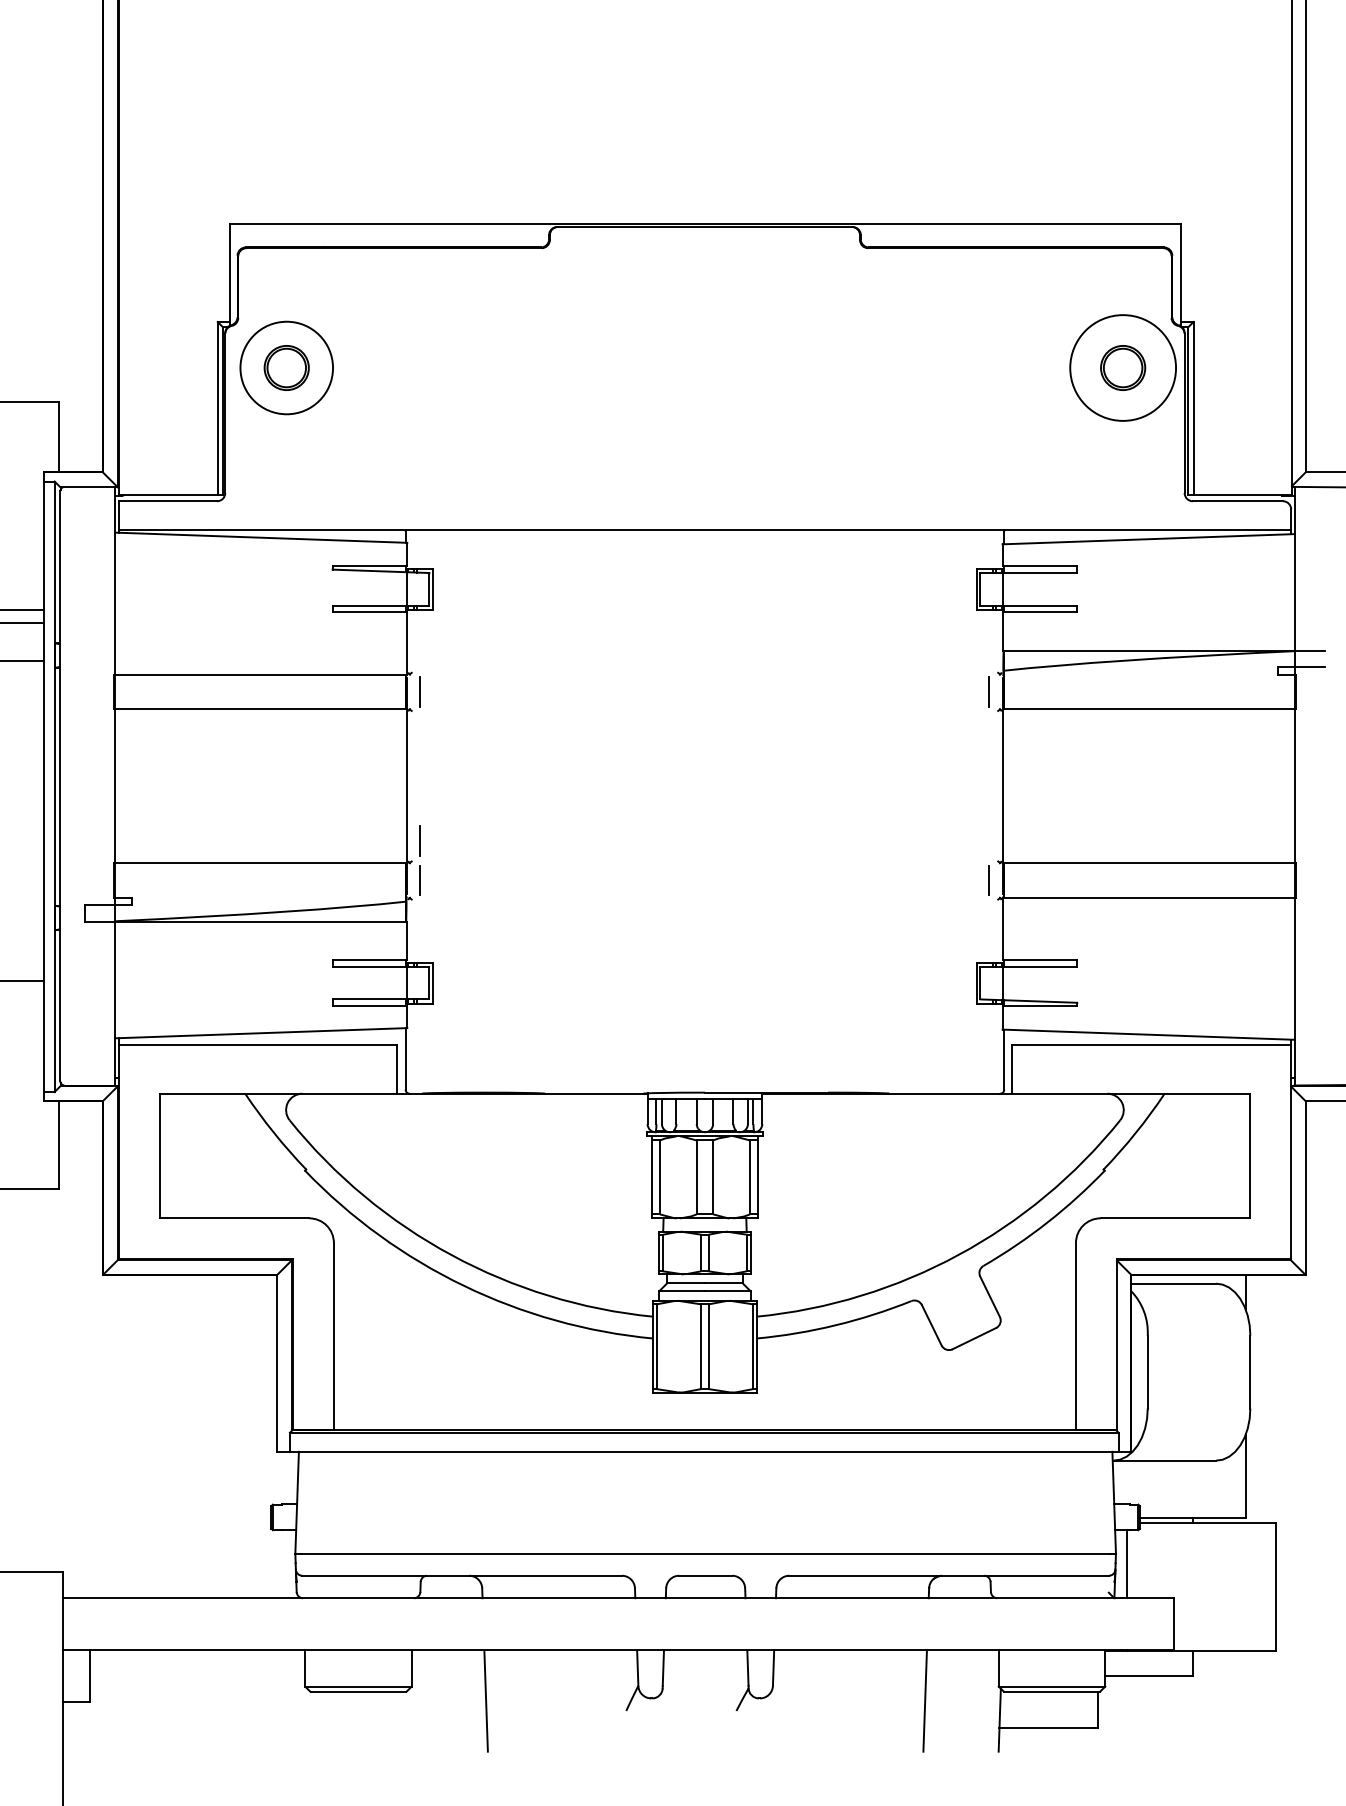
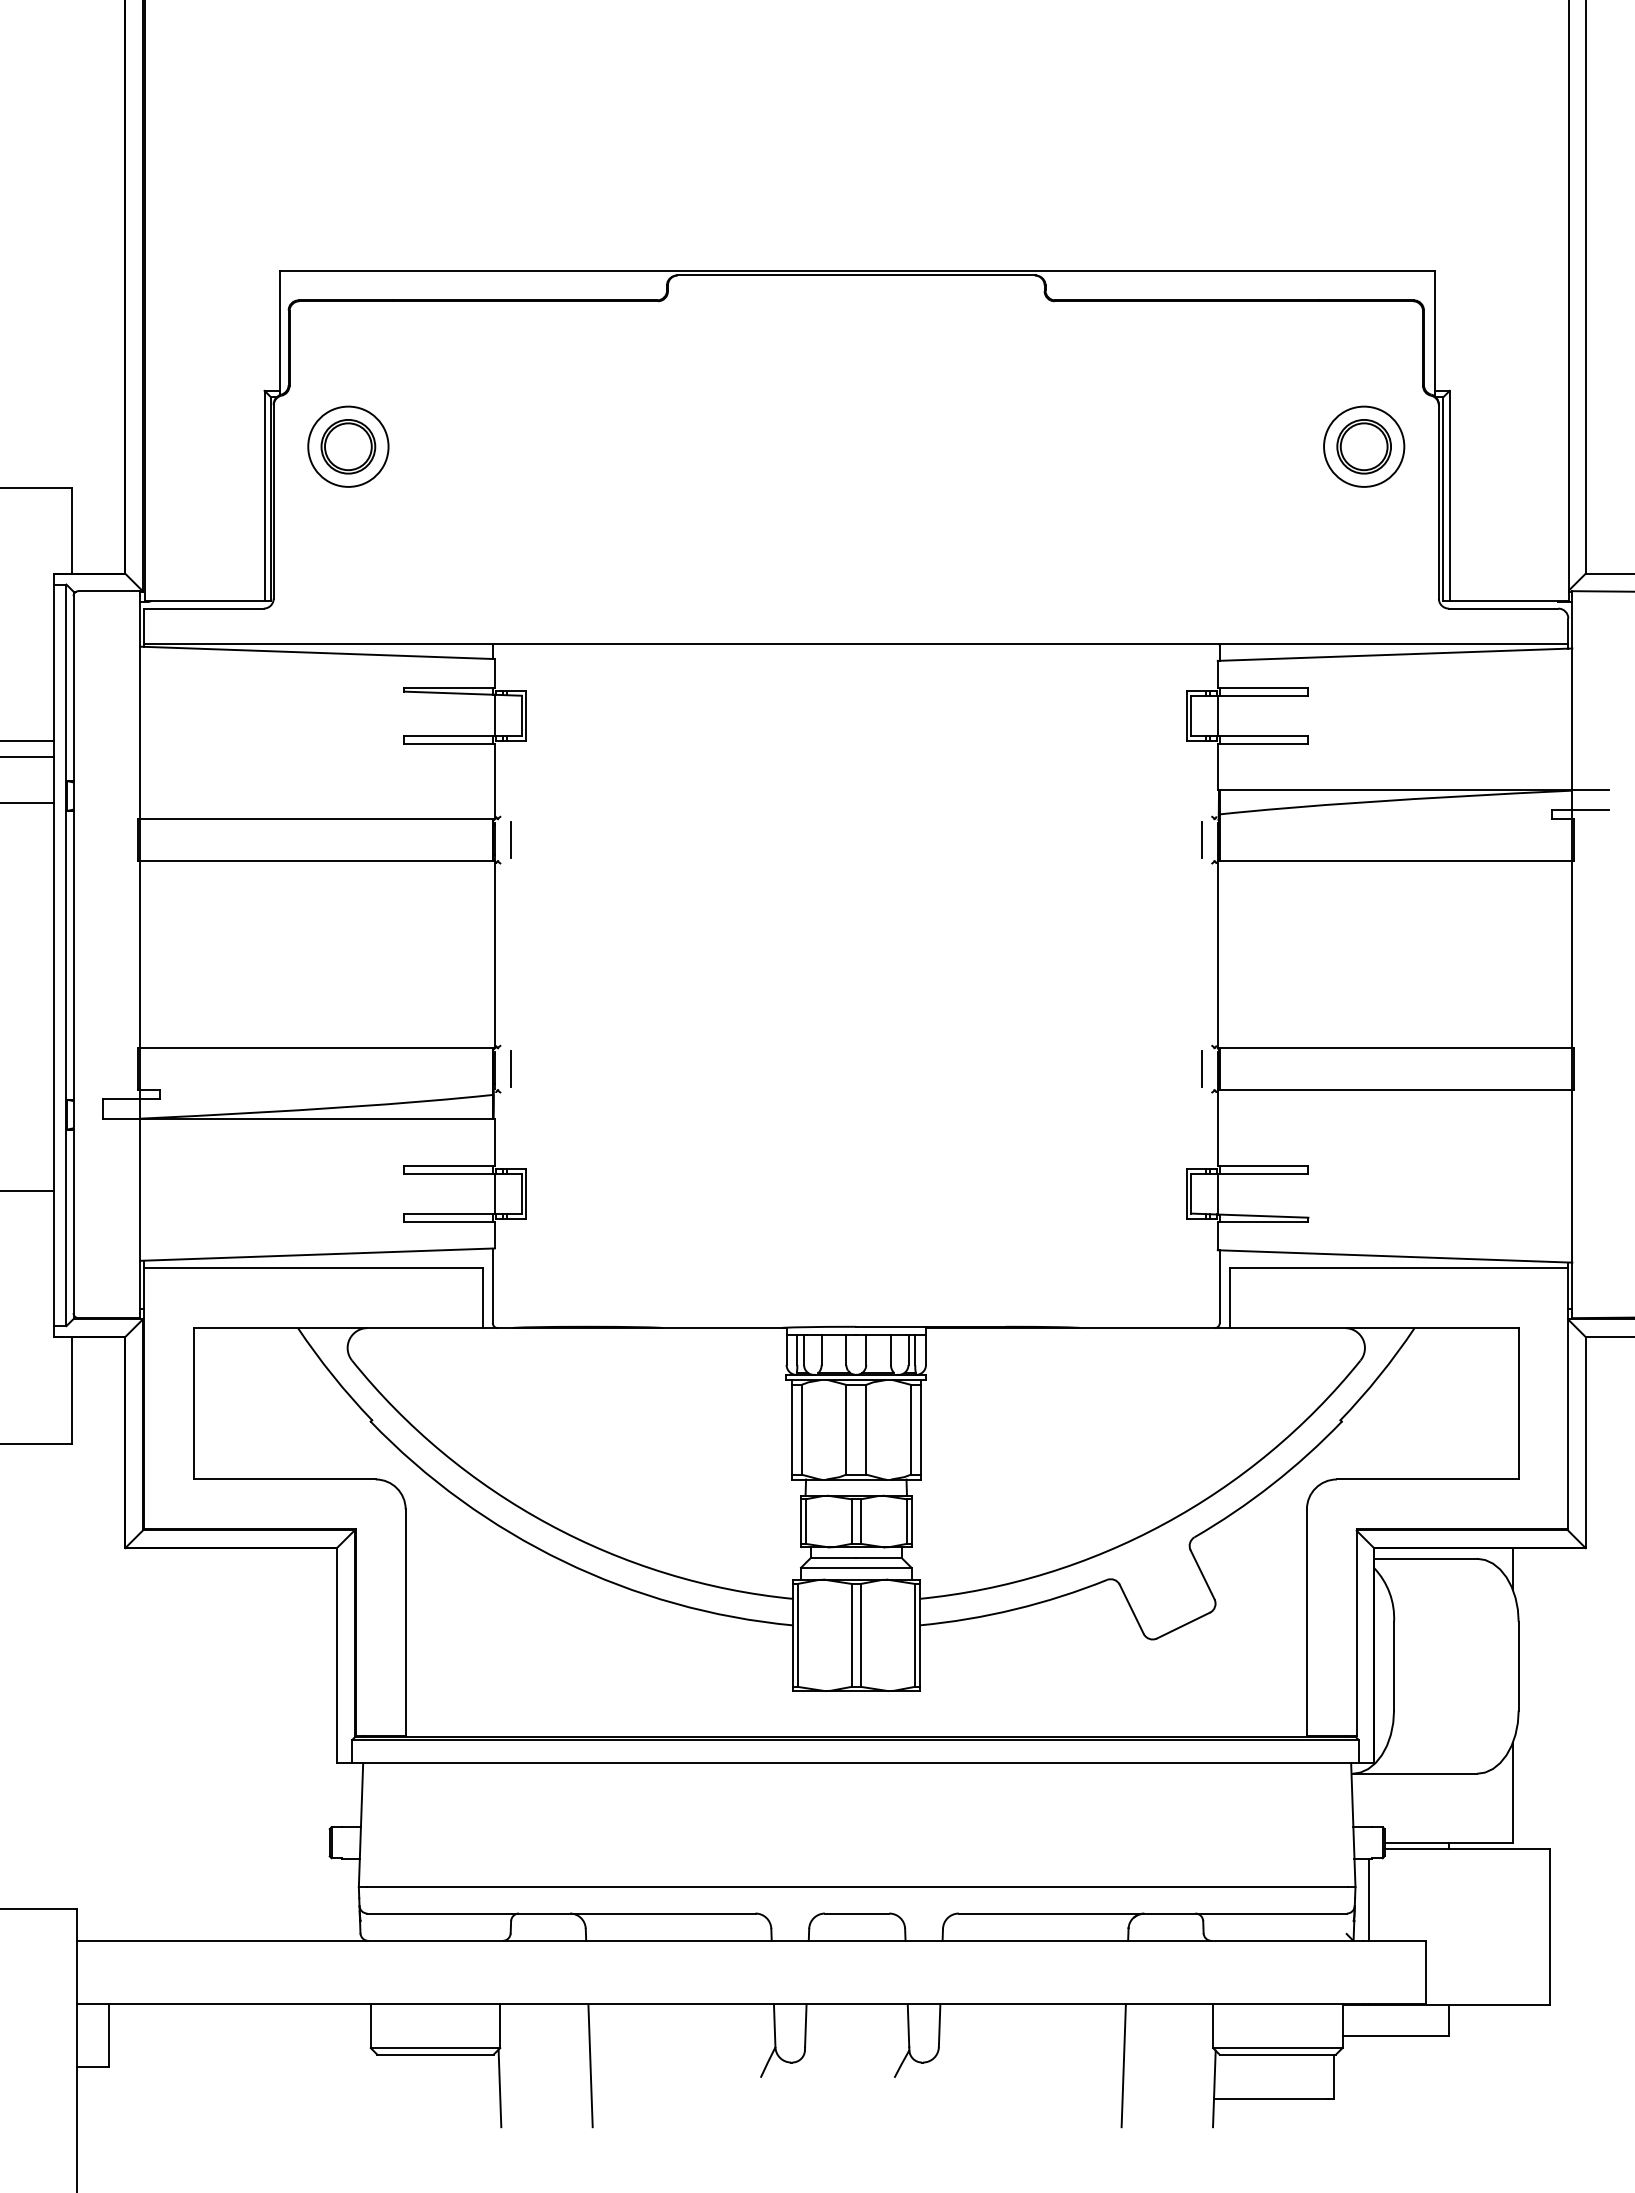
circle: (286, 367) -> (348, 446), size x0.71
circle: (1123, 367) -> (1364, 446), size x0.62
line: (420, 840) -> (510, 1020), removed
line: (411, 1719) -> (499, 2088), added

